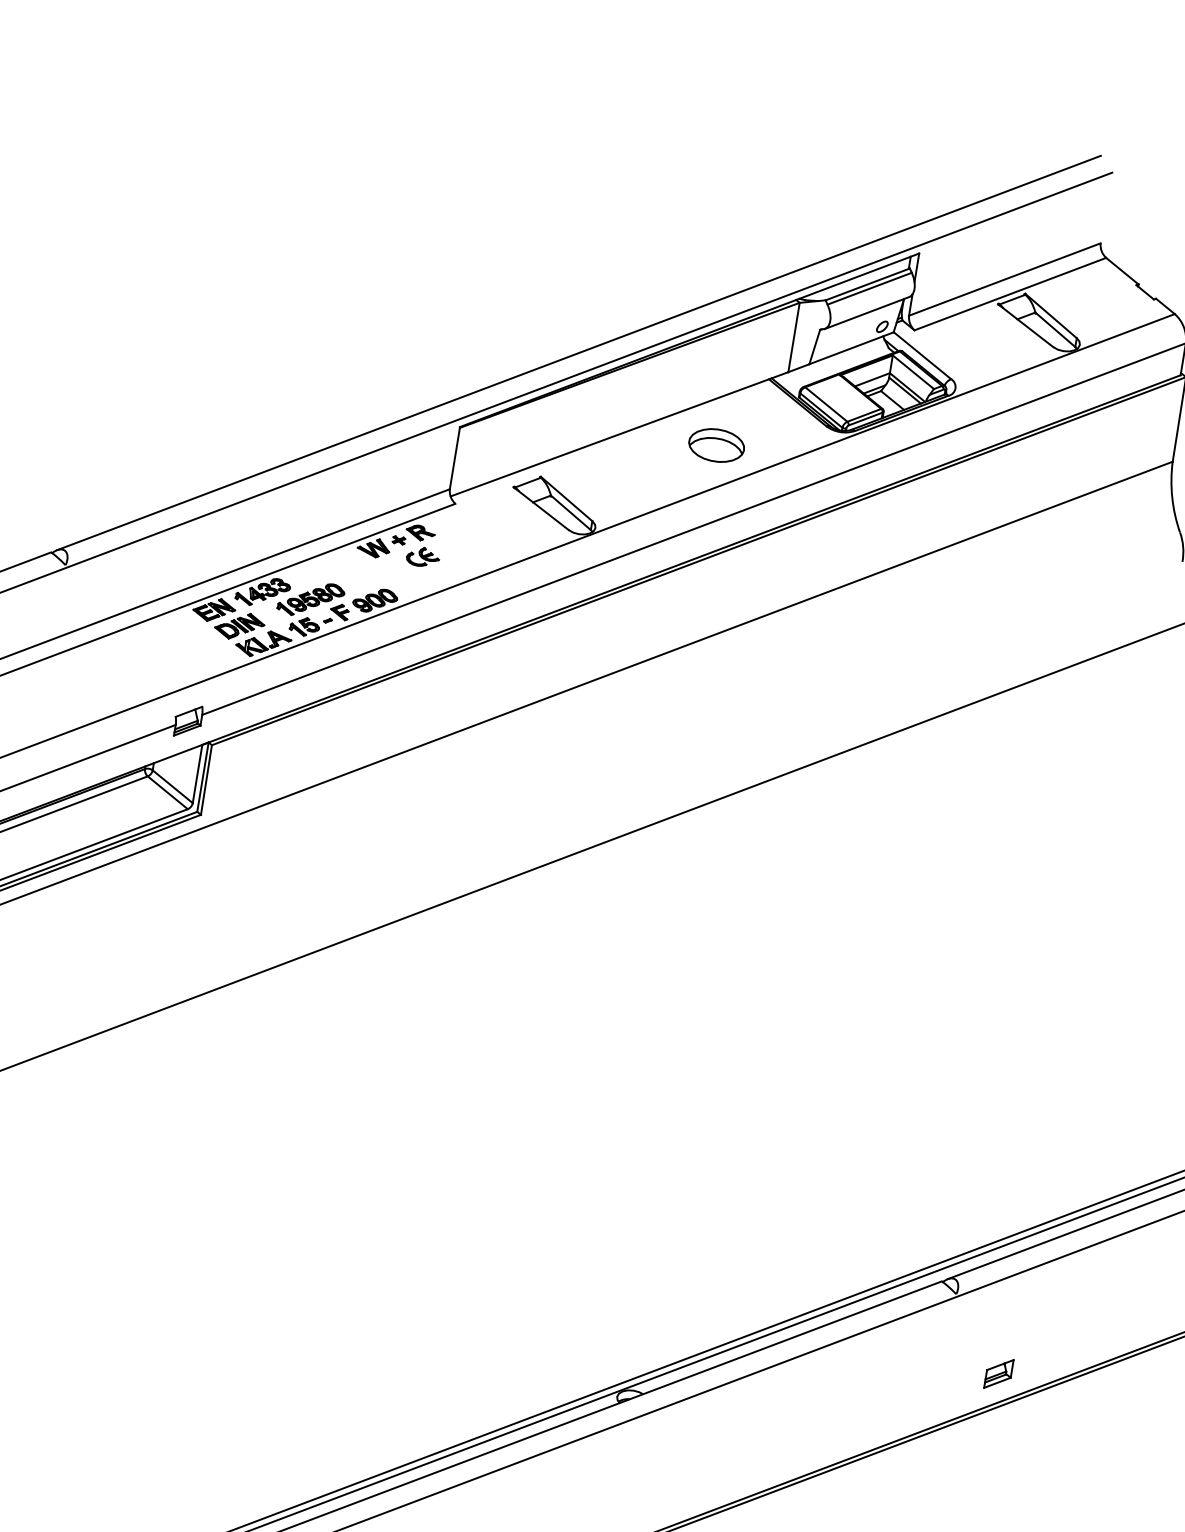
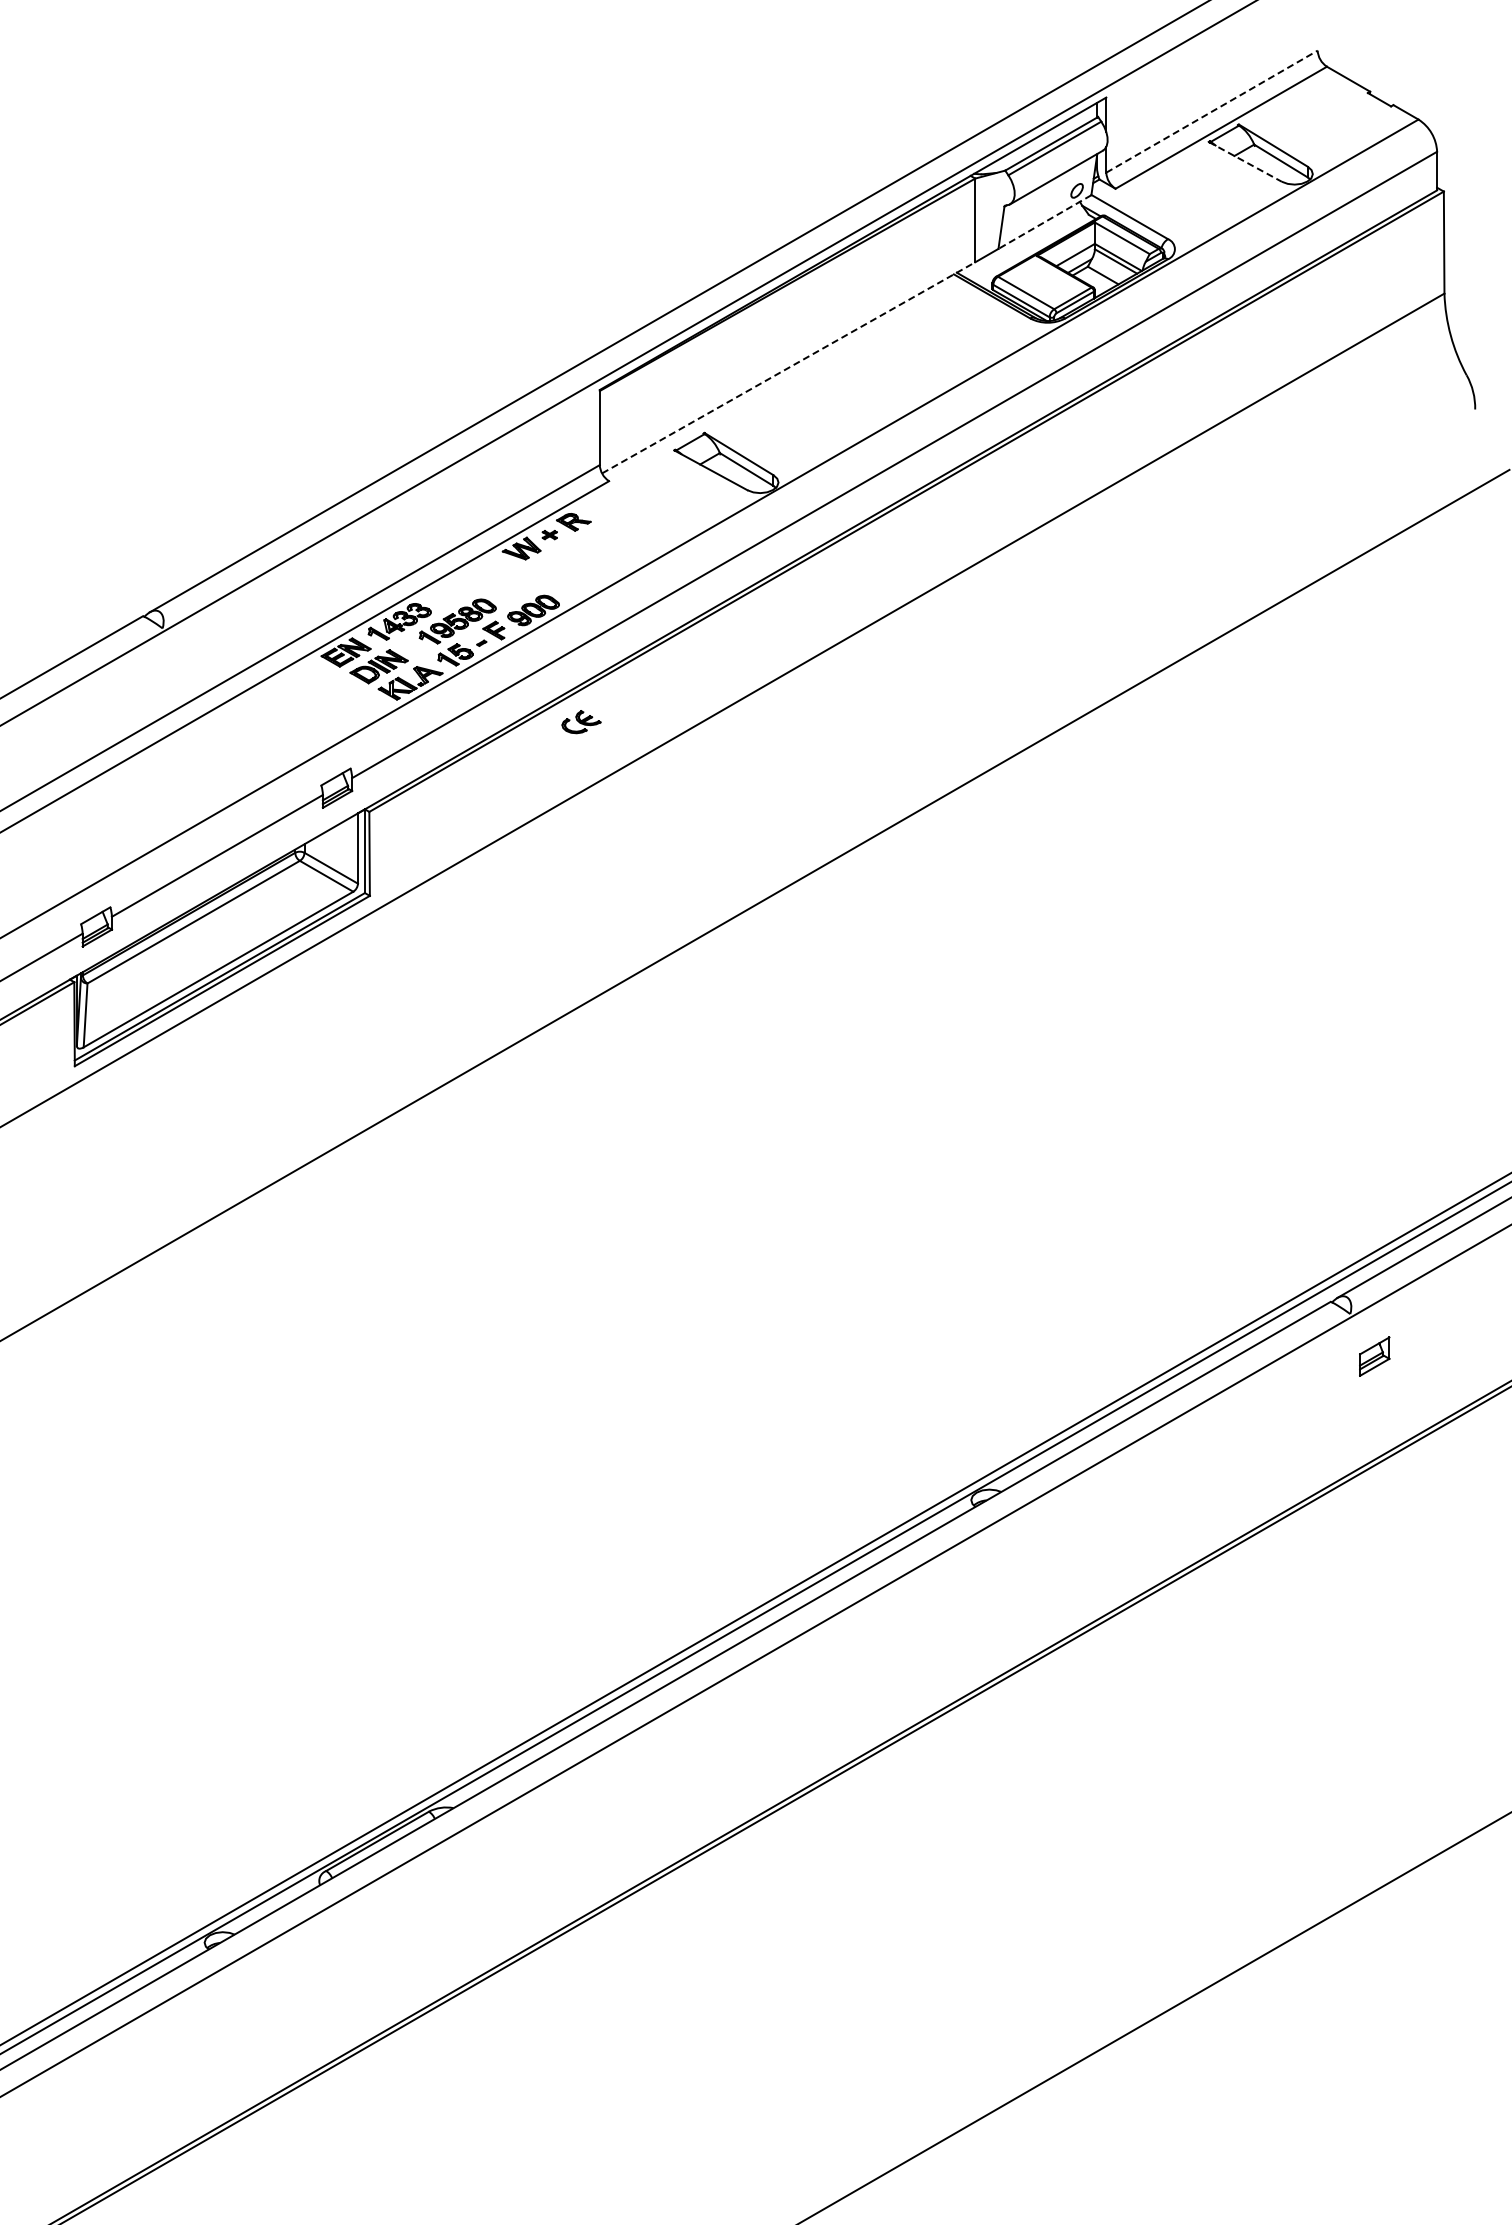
line: (1005, 279) -> (1212, 111), solid -> dashed
line: (1025, 325) -> (1245, 161), solid -> dashed
line: (851, 348) -> (1044, 222), solid -> dashed
line: (620, 434) -> (789, 367), solid -> dashed
part: (716, 445) -> (905, 362), removed
part: (423, 557) -> (581, 722), moved
part: (998, 1373) -> (1374, 1356), moved

